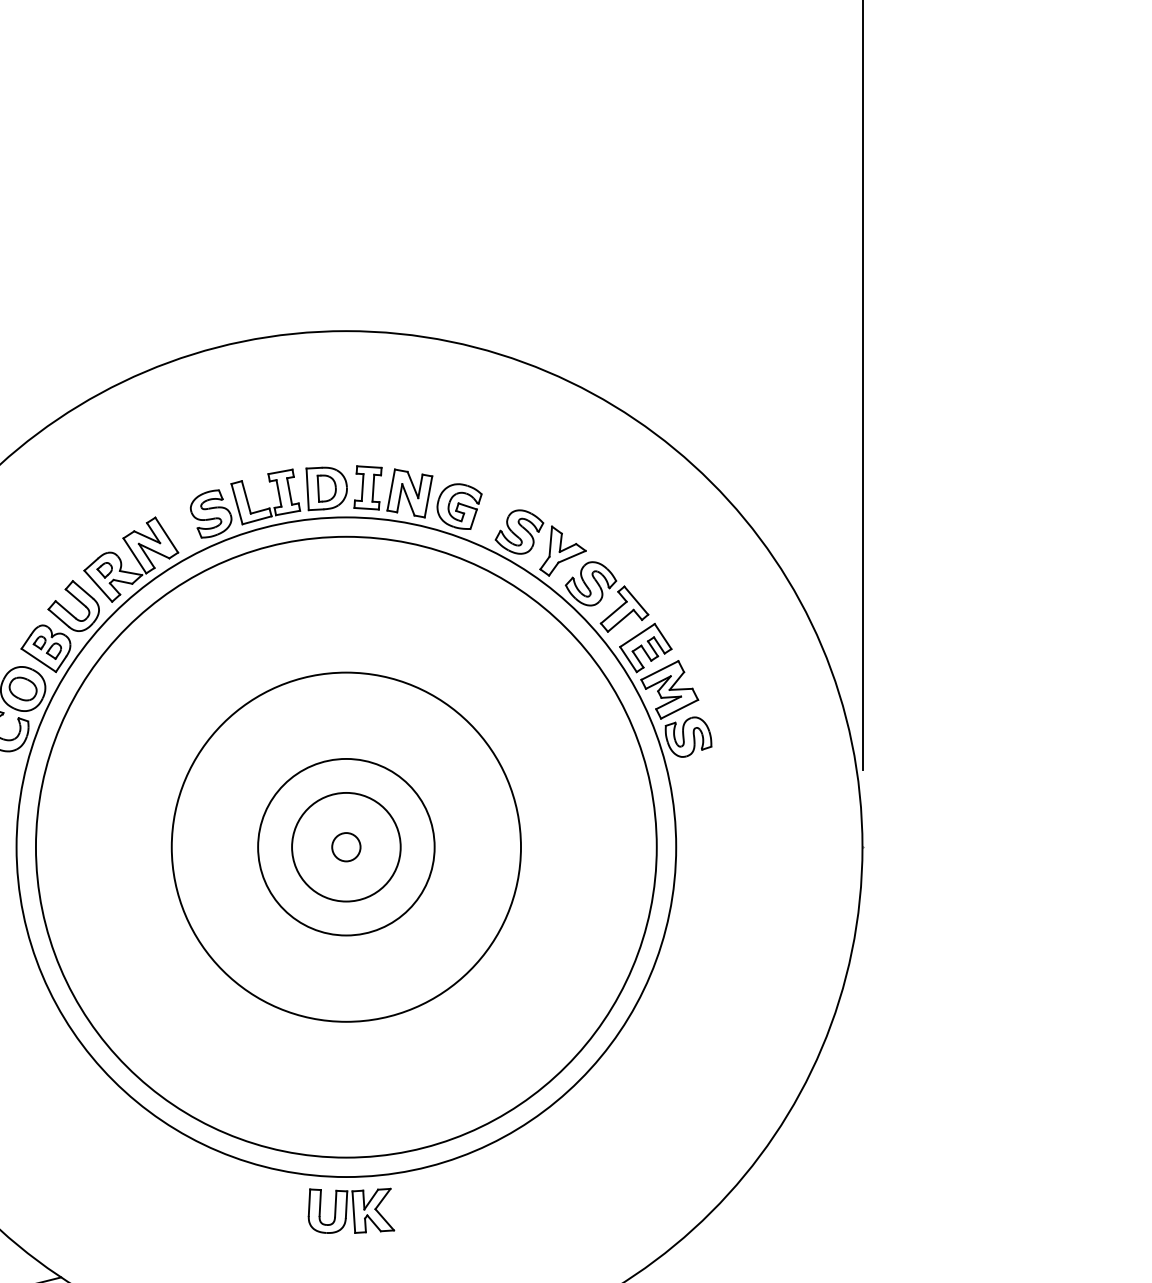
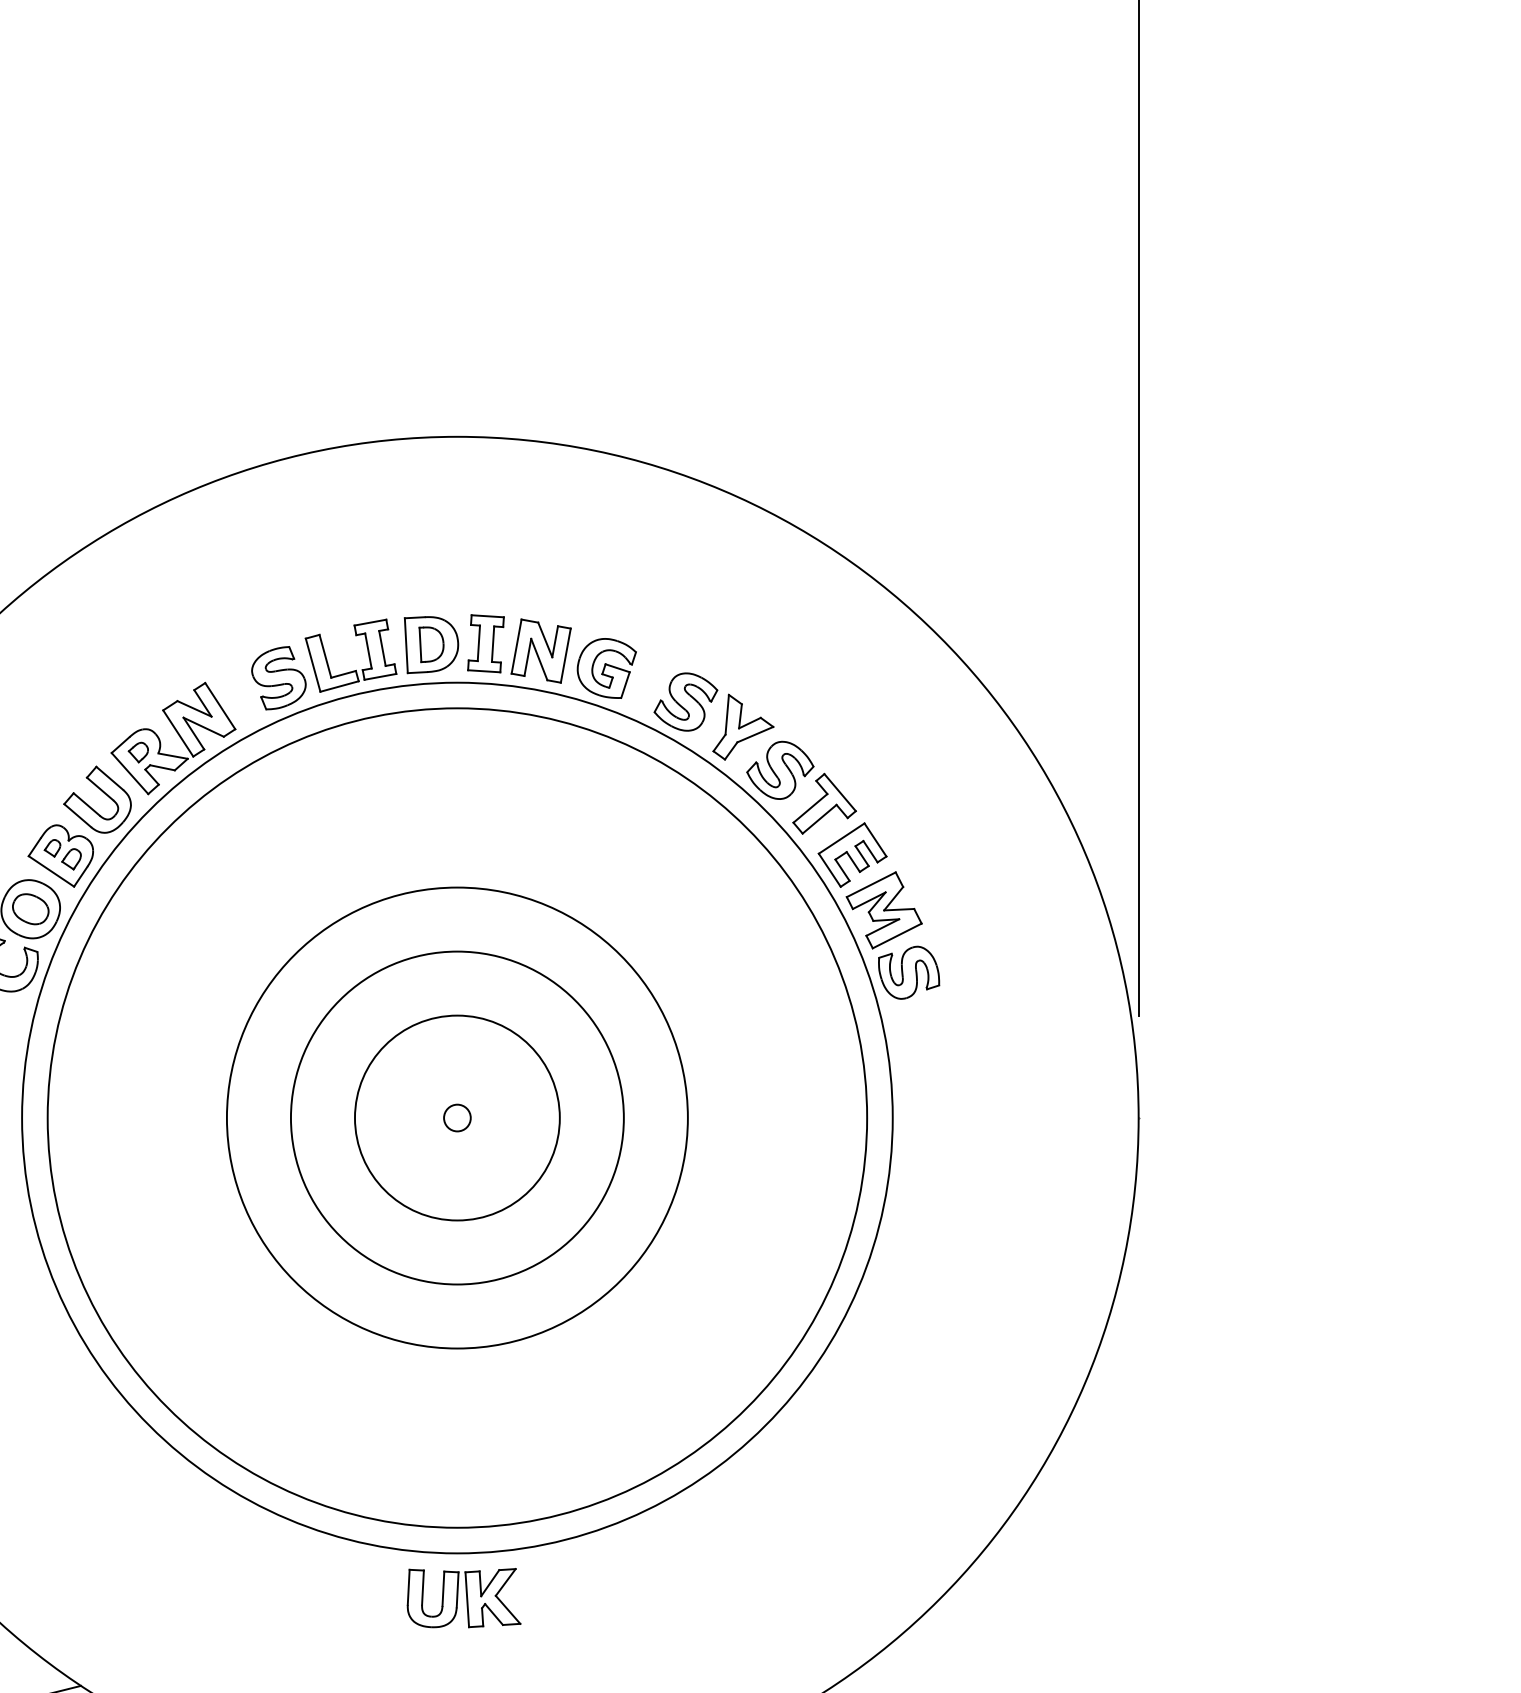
circle: (345, 846) -> (456, 1117), size x1.43
circle: (345, 846) -> (456, 1117), size x1.43
circle: (346, 846) -> (457, 1117), size x0.71

